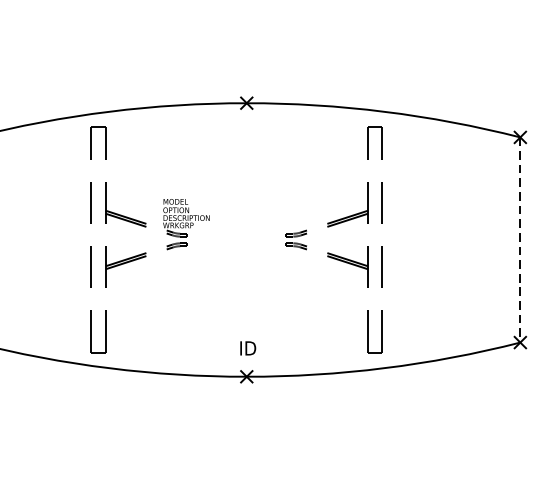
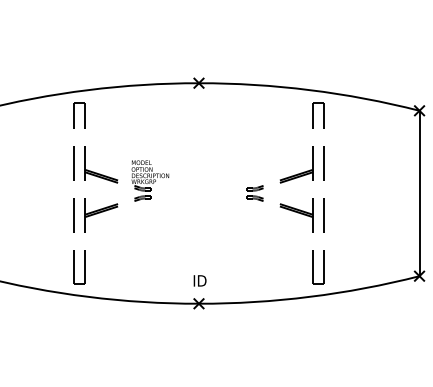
line: (520, 240) -> (419, 193), dashed -> solid
part: (330, 252) -> (282, 203), moved

